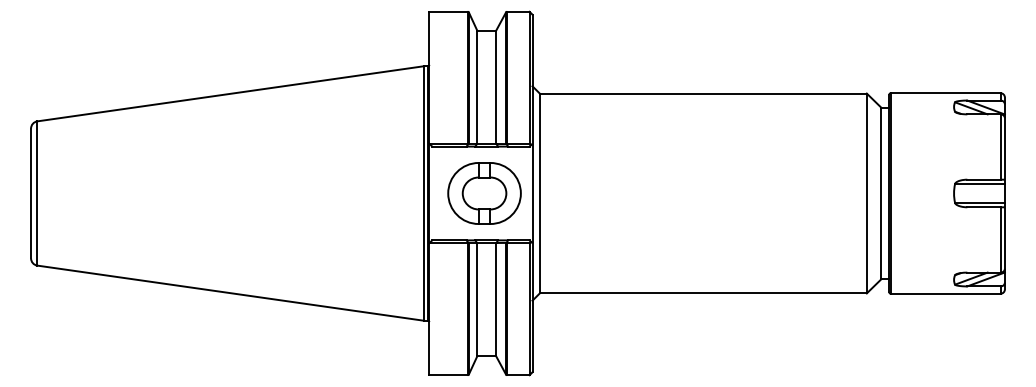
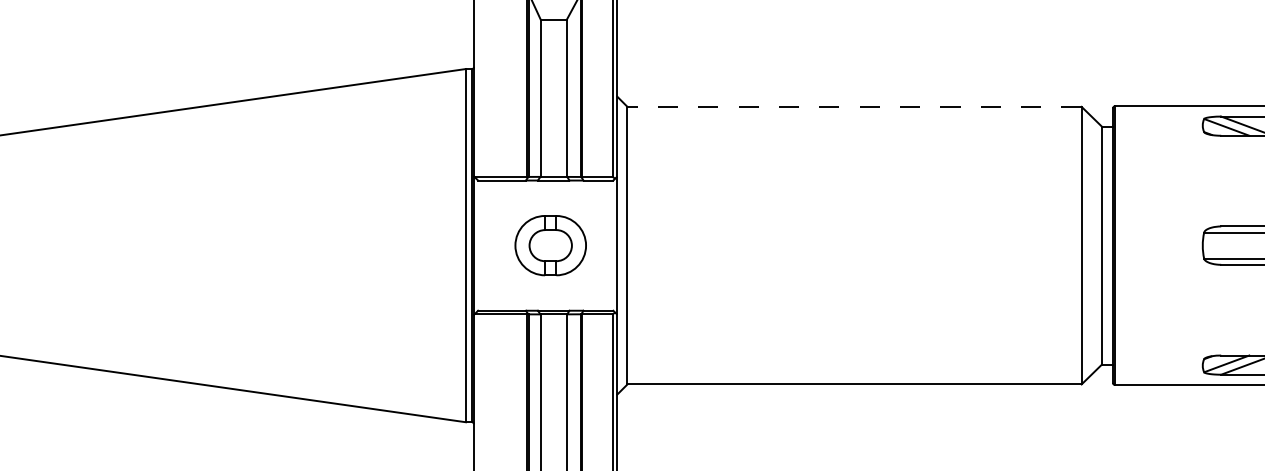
line: (703, 93) -> (854, 106), solid -> dashed
part: (484, 193) -> (550, 245), size x0.7

